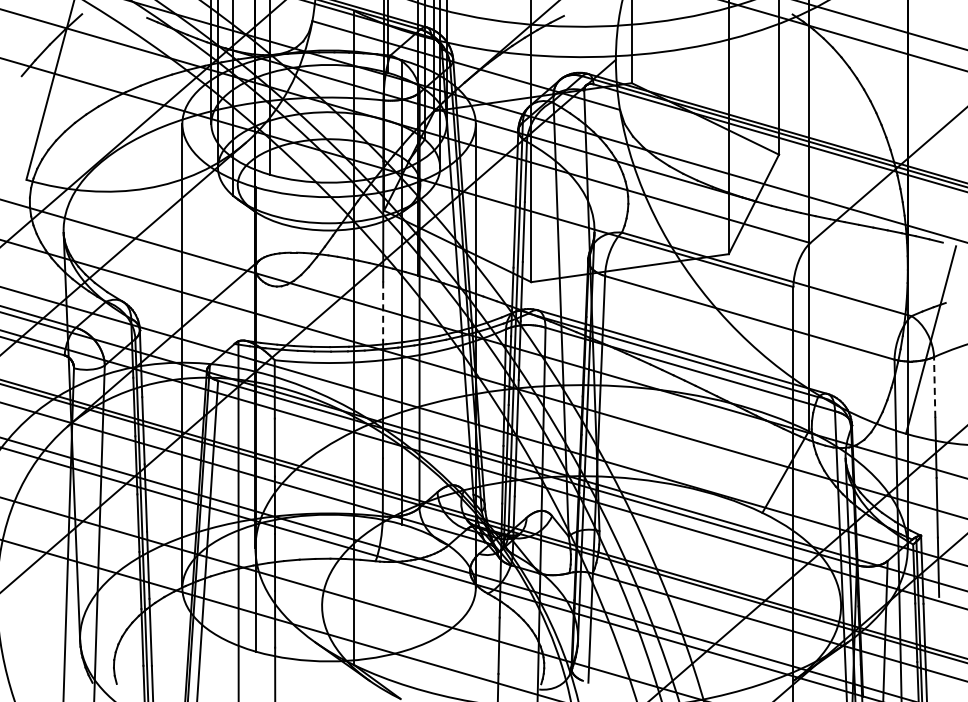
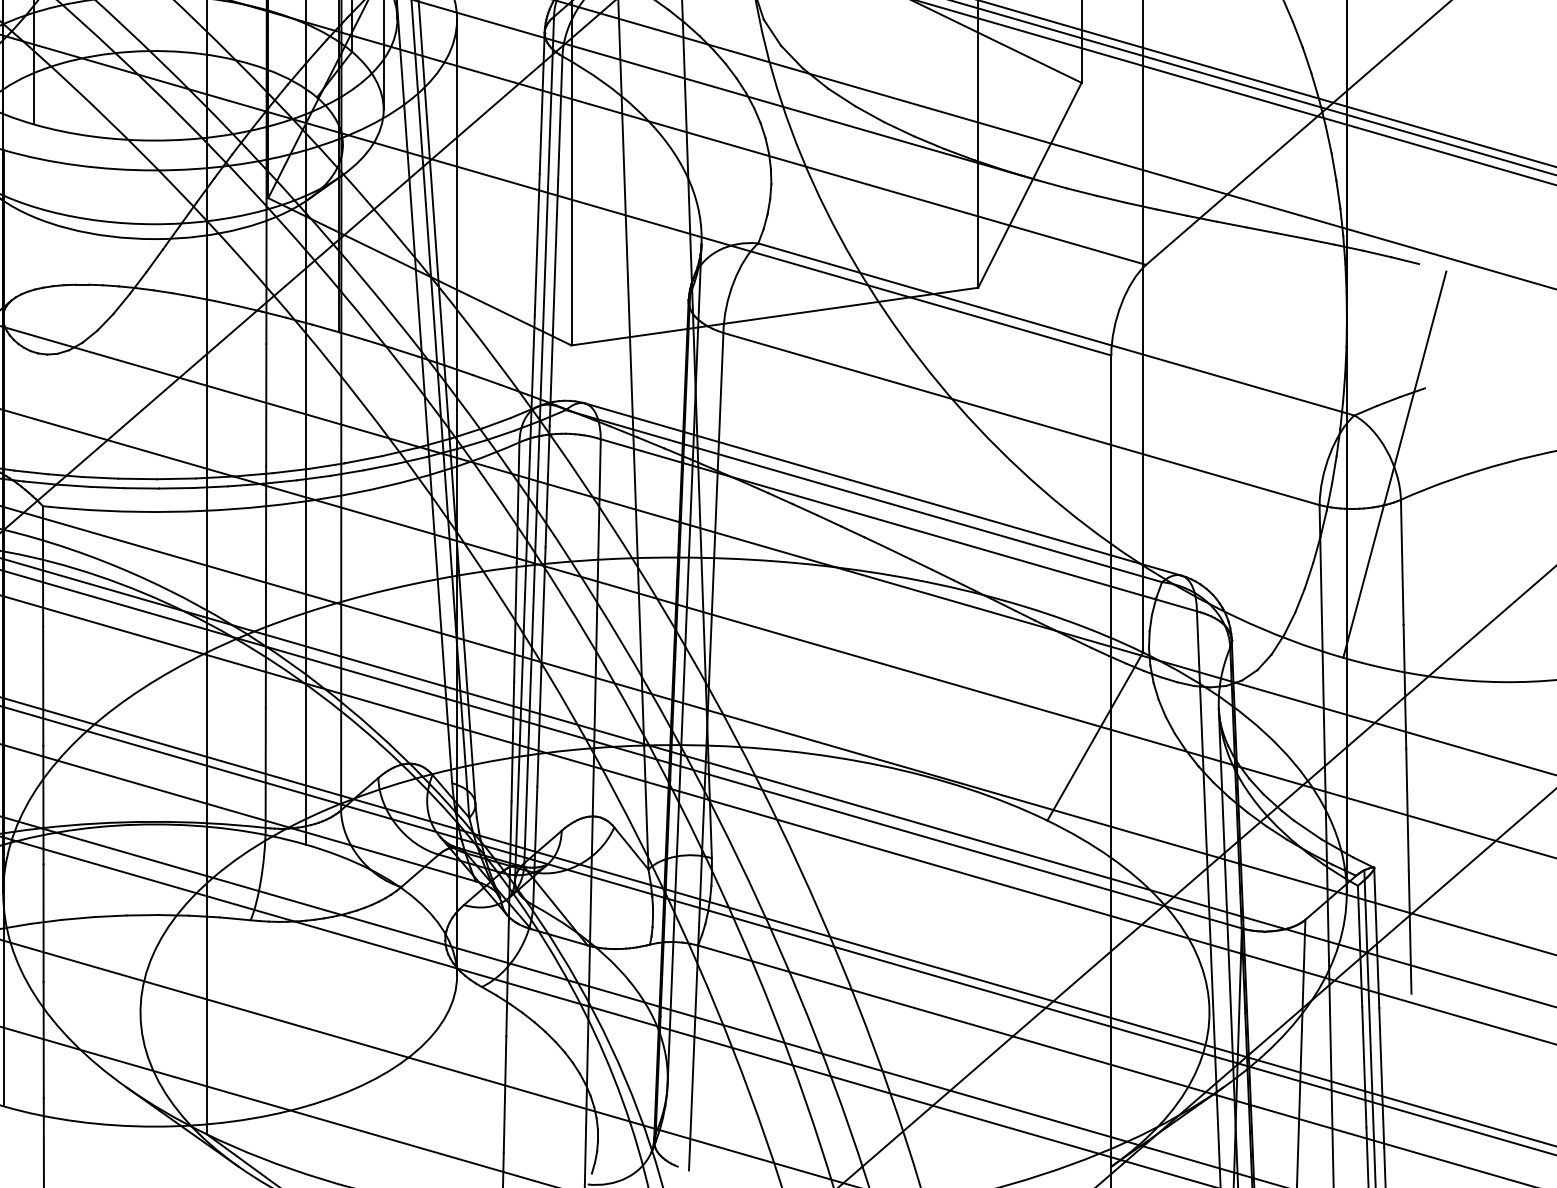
line: (383, 311) -> (266, 405), dashed -> solid
line: (934, 386) -> (1401, 560), dashed -> solid

